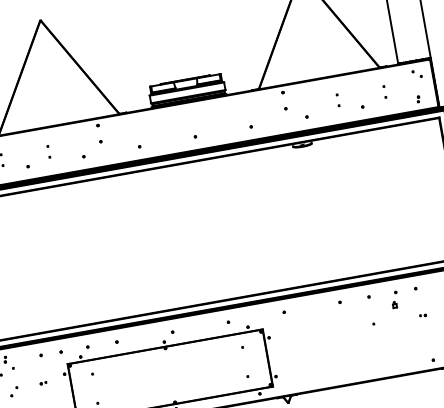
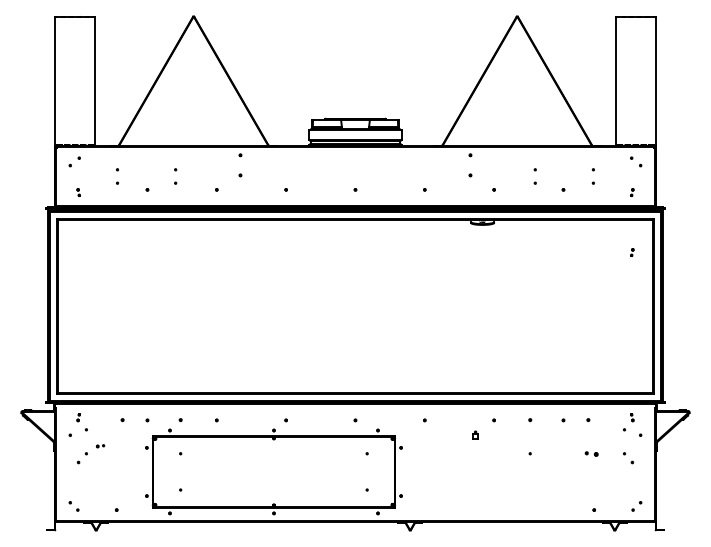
part: (427, 147) -> (632, 252), added
part: (394, 304) -> (475, 434), moved
part: (422, 316) -> (590, 454), size x1.6
part: (43, 383) -> (100, 446), moved

